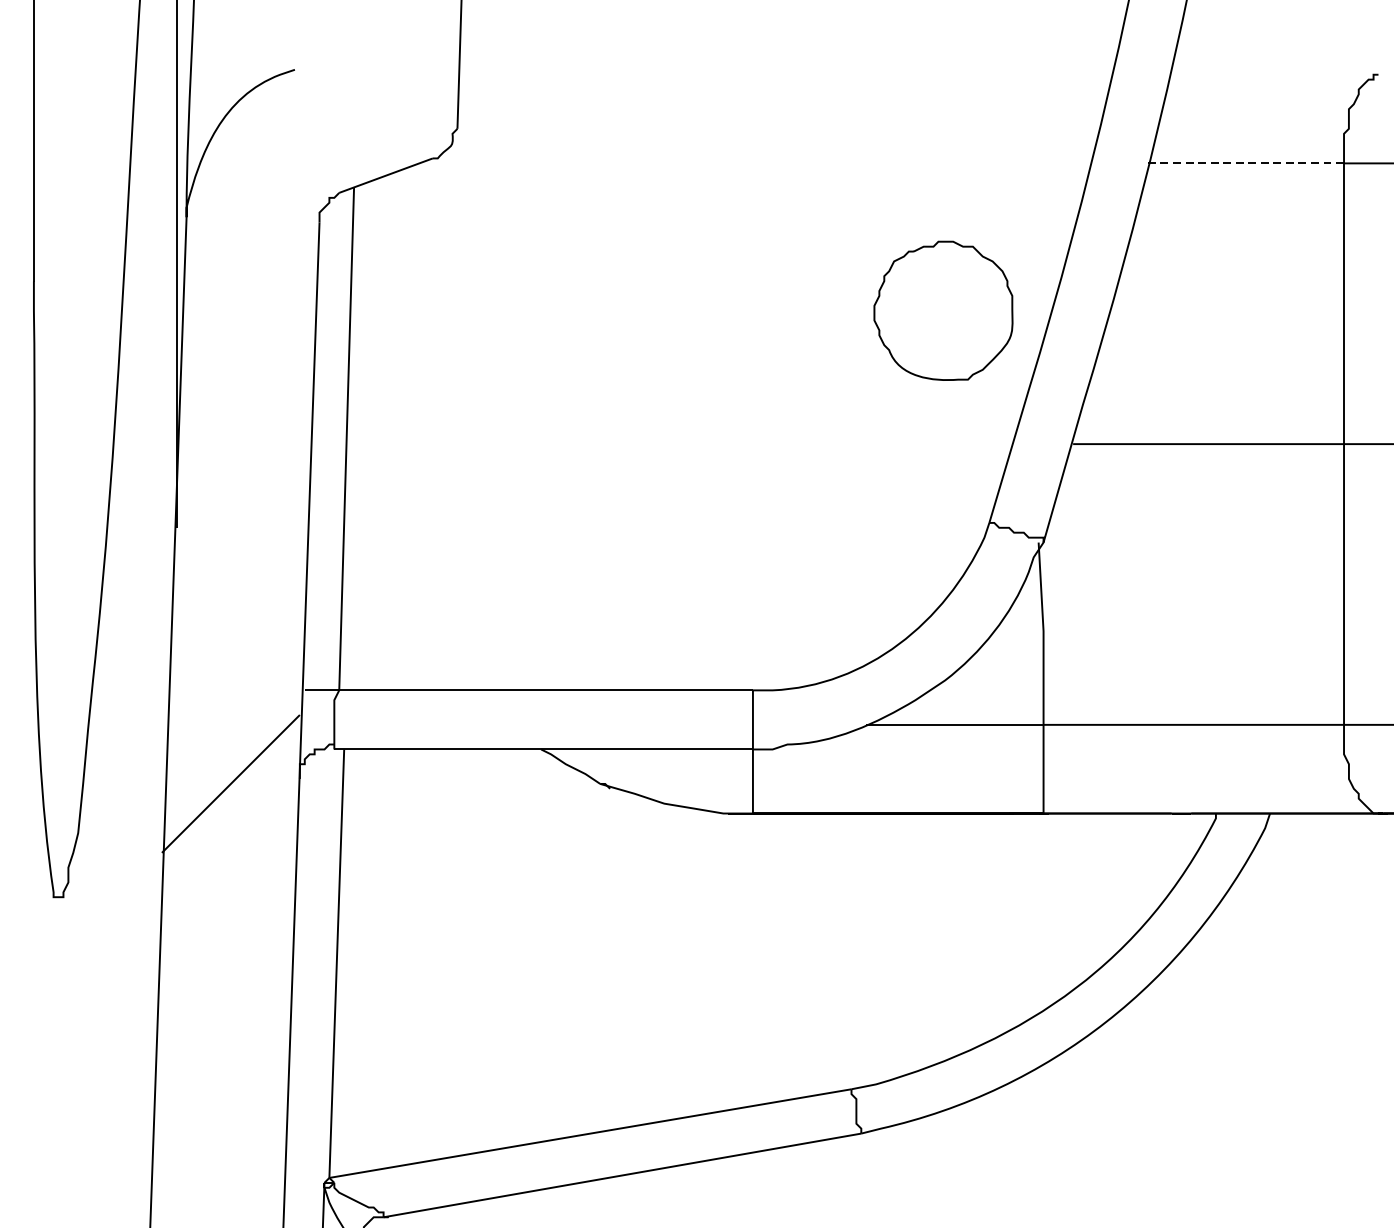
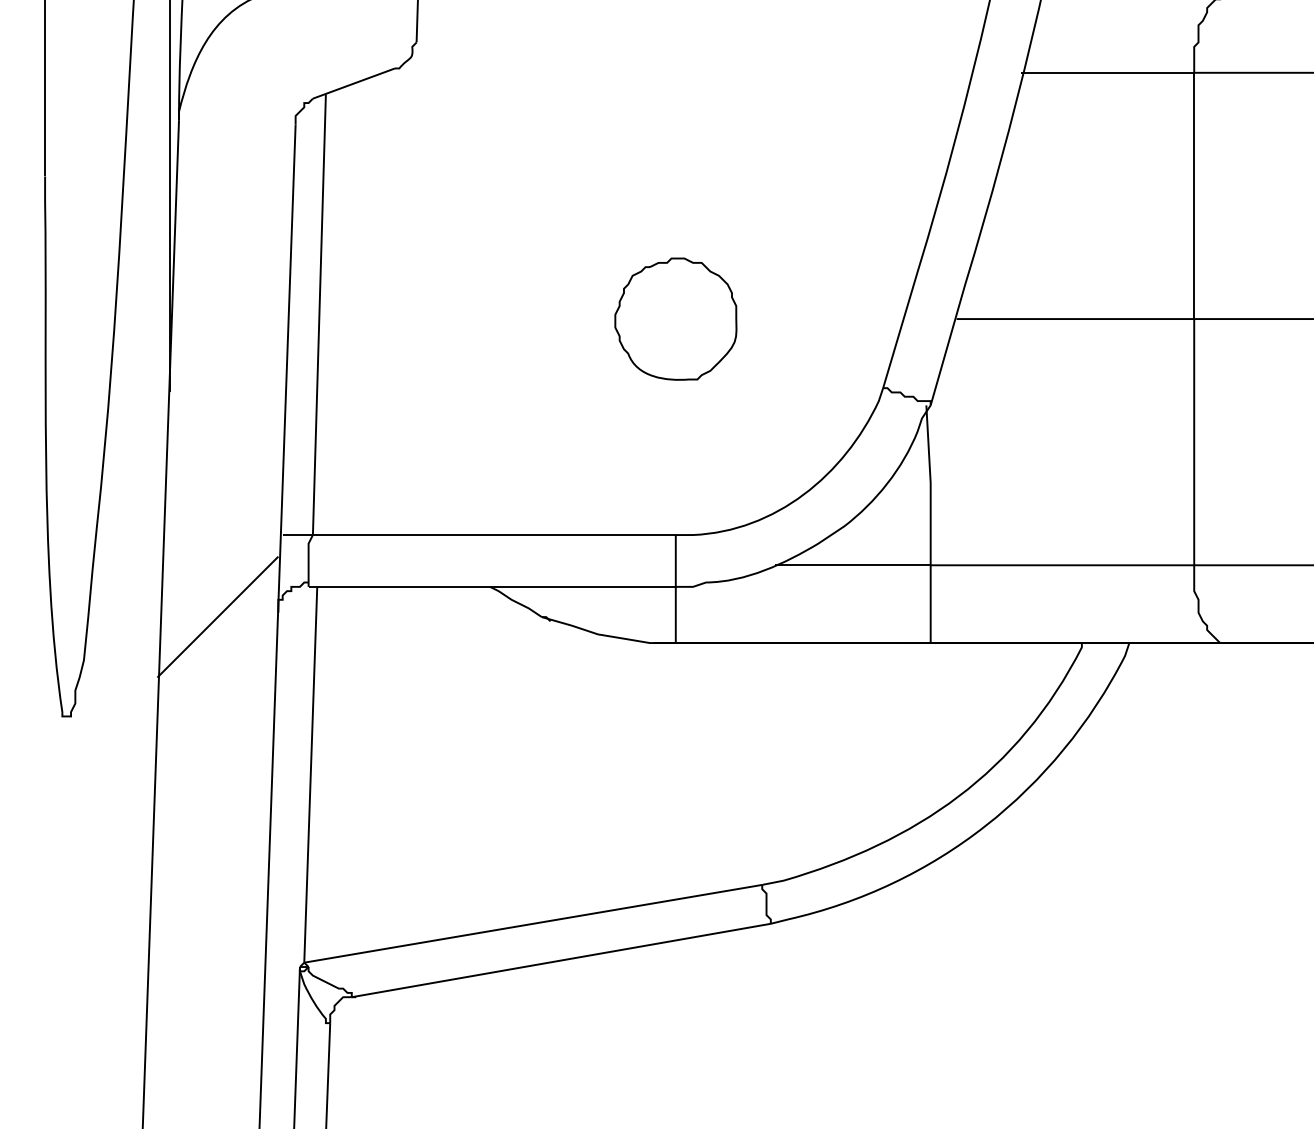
line: (1245, 163) -> (1107, 72), dashed -> solid
part: (943, 310) -> (675, 318), moved

